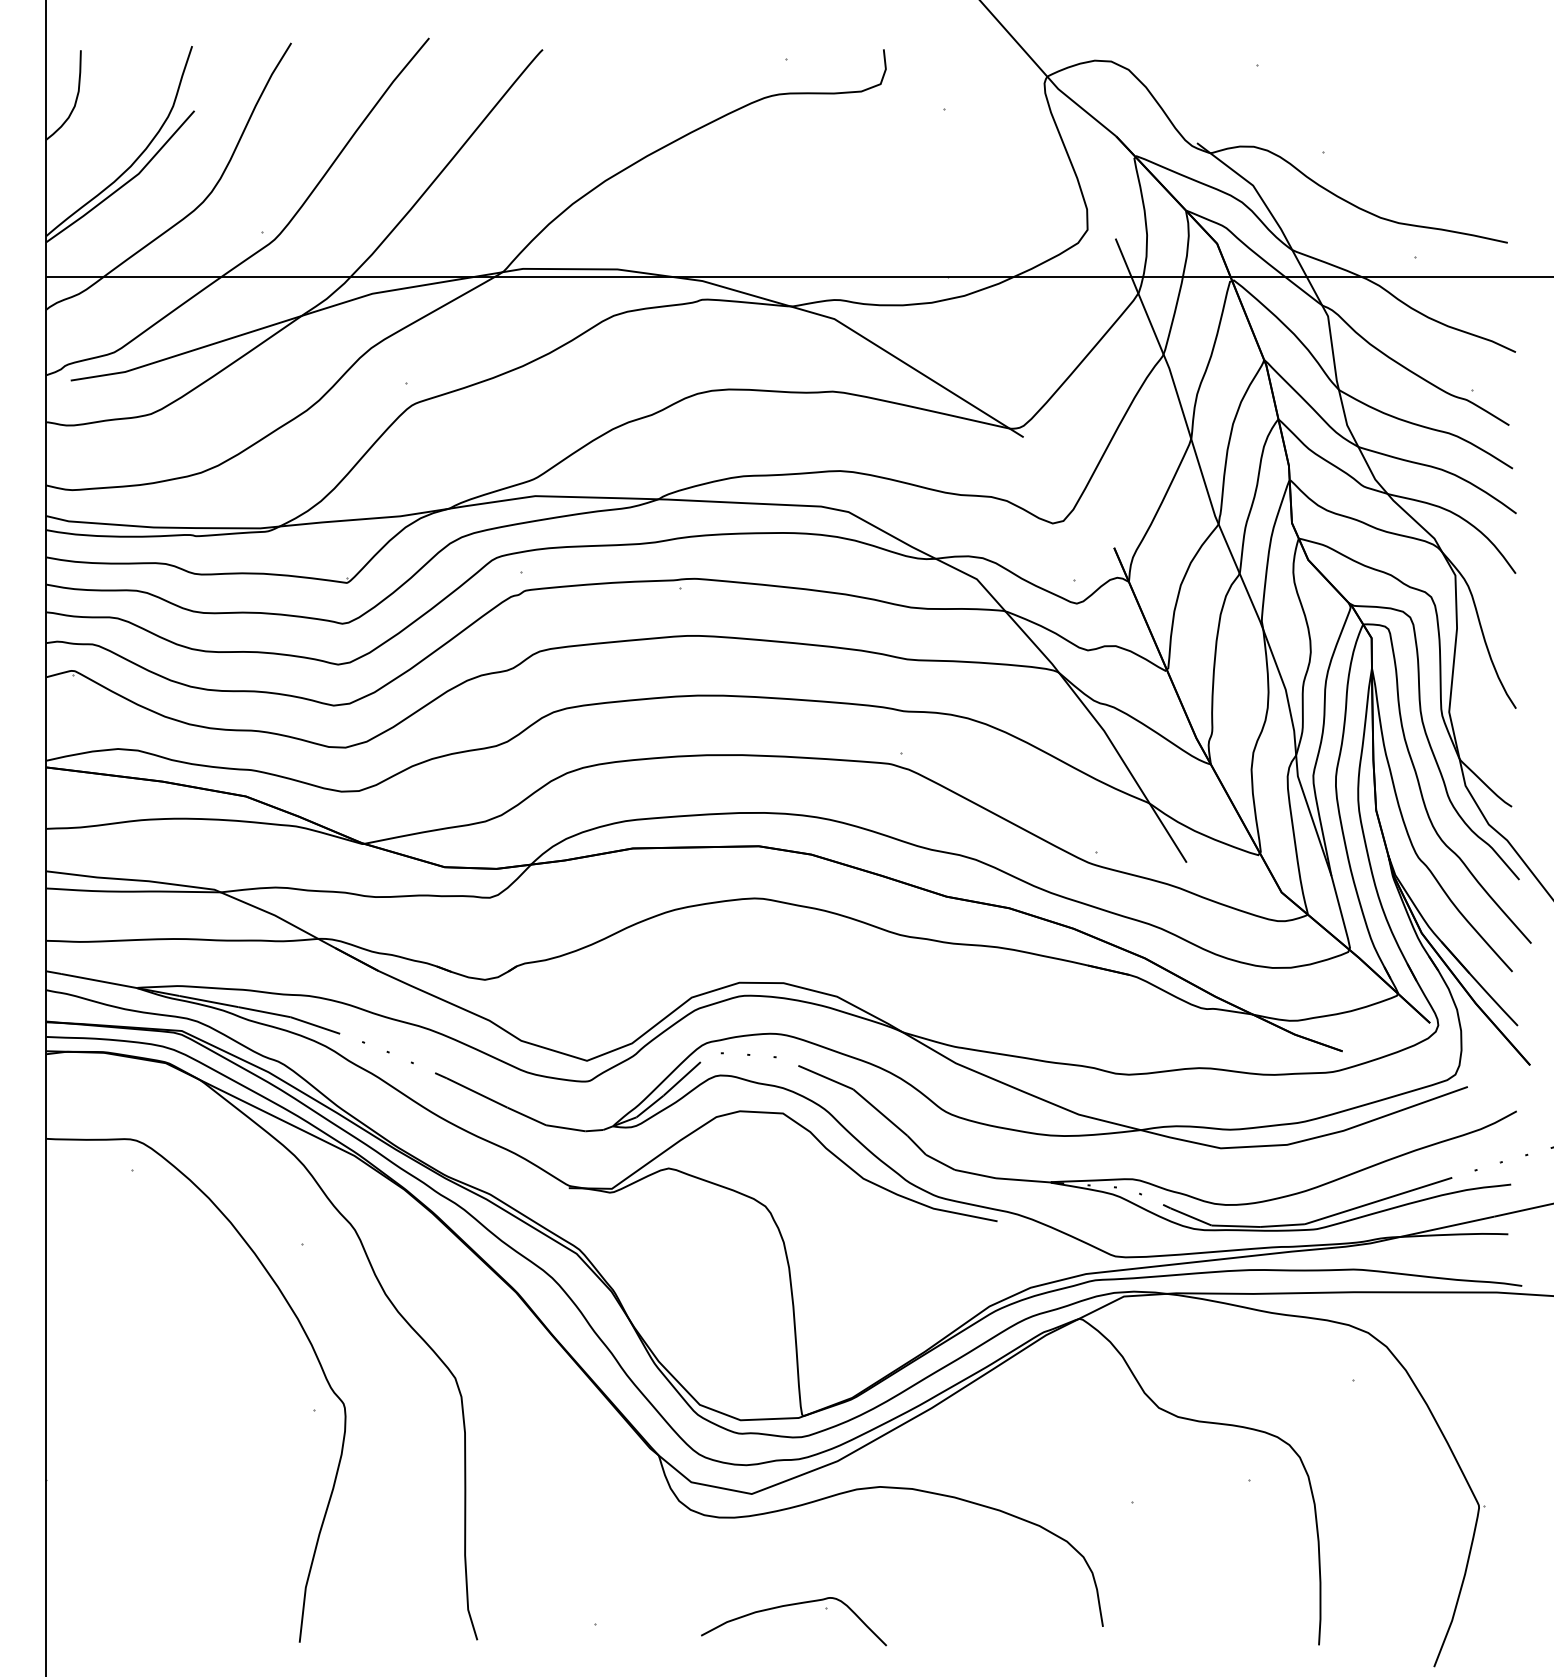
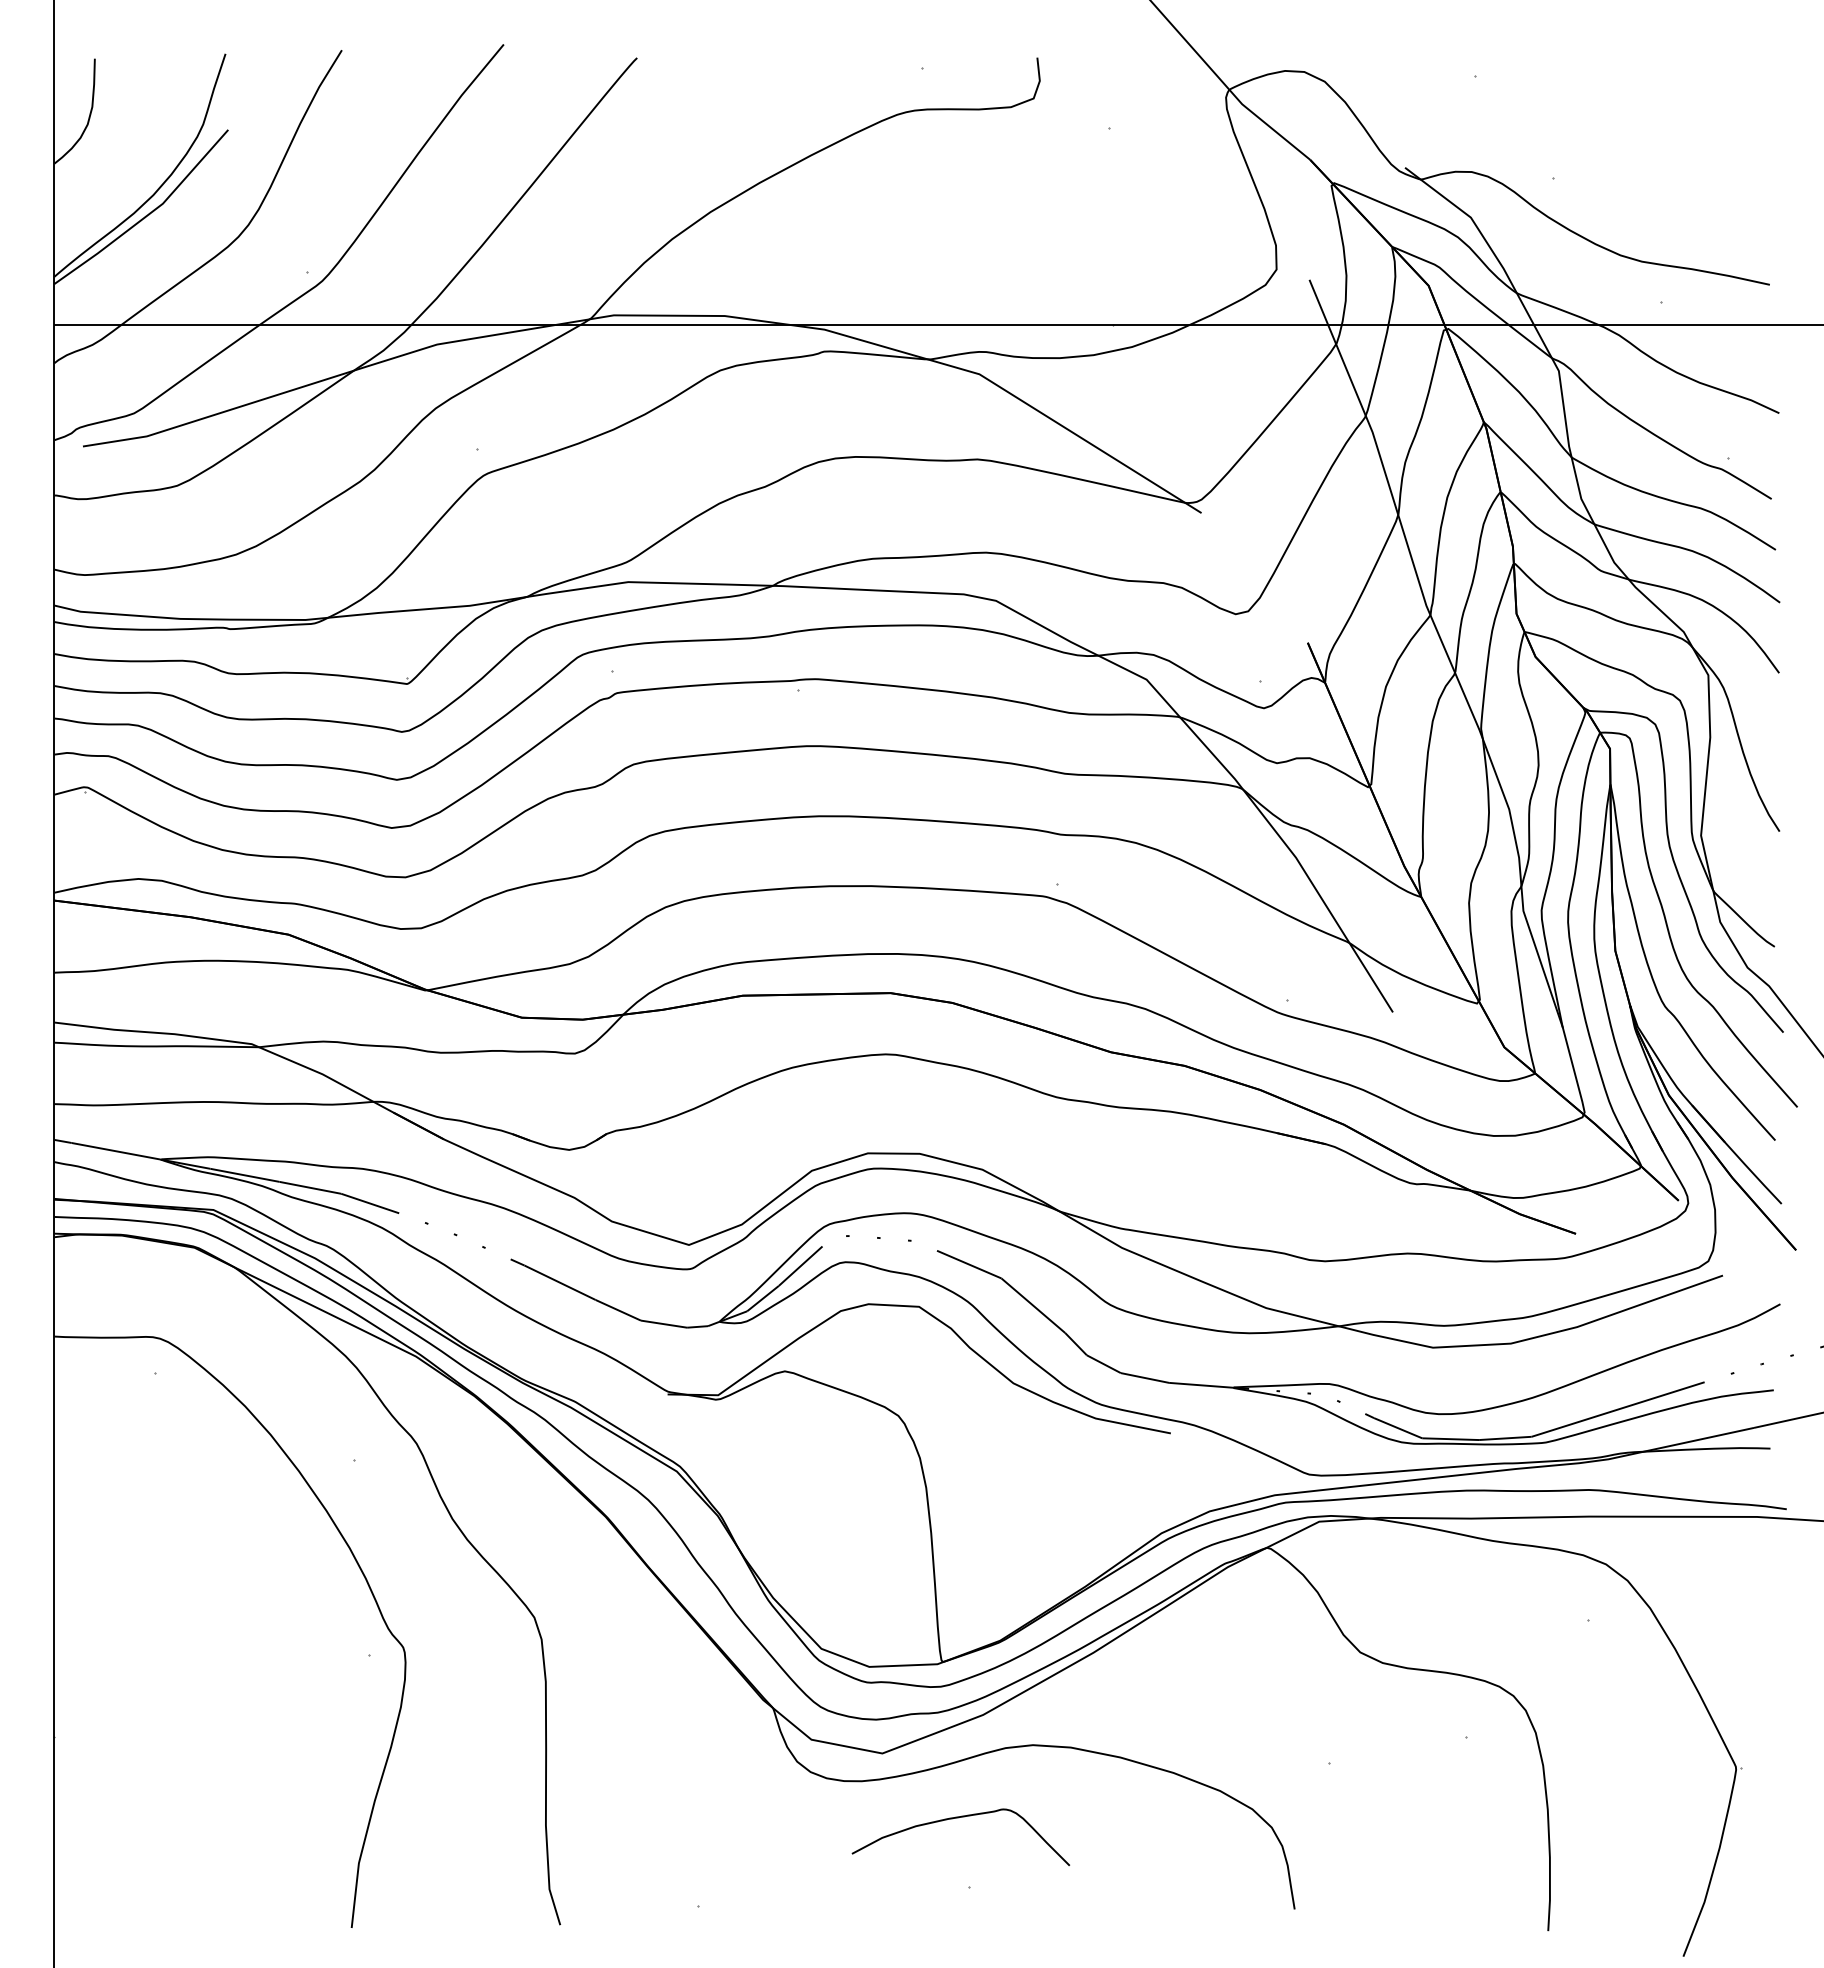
curve: (791, 1605) -> (958, 1818), moved

